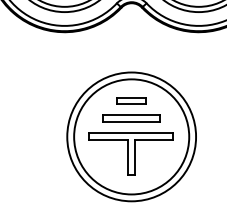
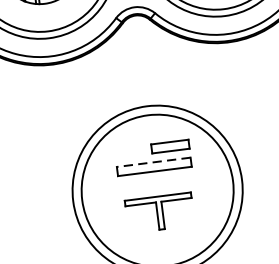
part: (131, 100) -> (170, 145), moved
line: (130, 115) -> (152, 162), solid -> dashed
part: (130, 153) -> (158, 212), size x0.6

